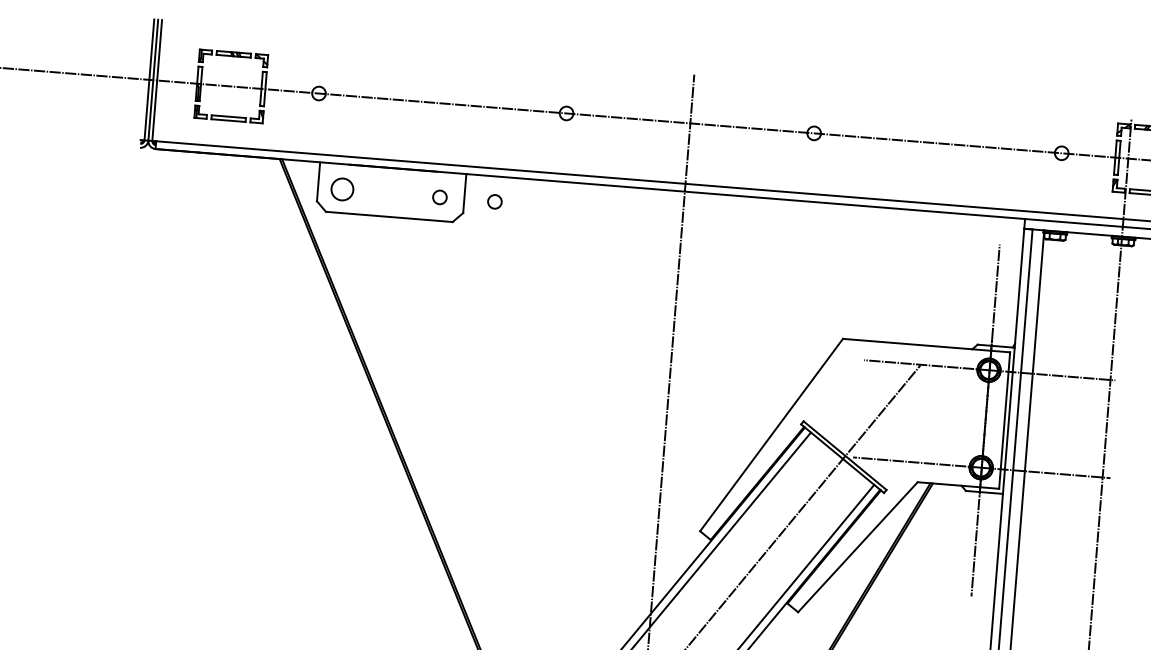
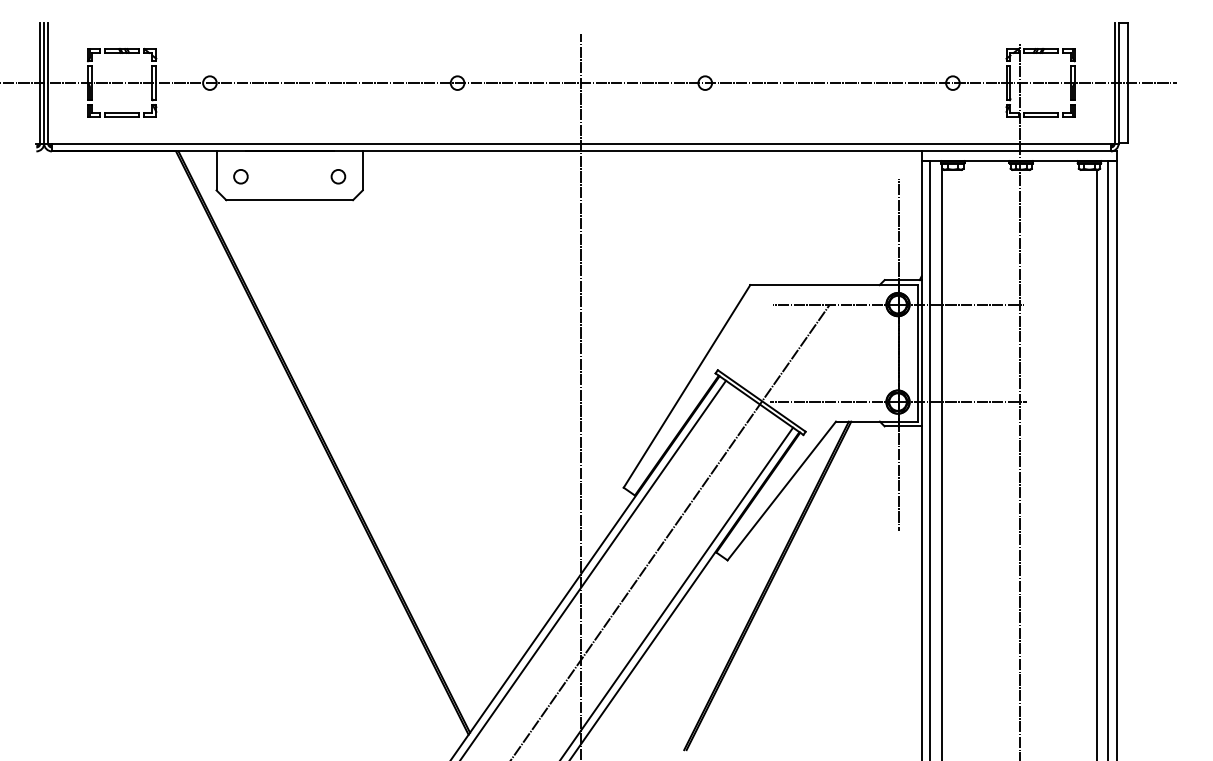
circle: (342, 189) -> (240, 176), size x0.62
circle: (495, 201) -> (393, 176), removed

